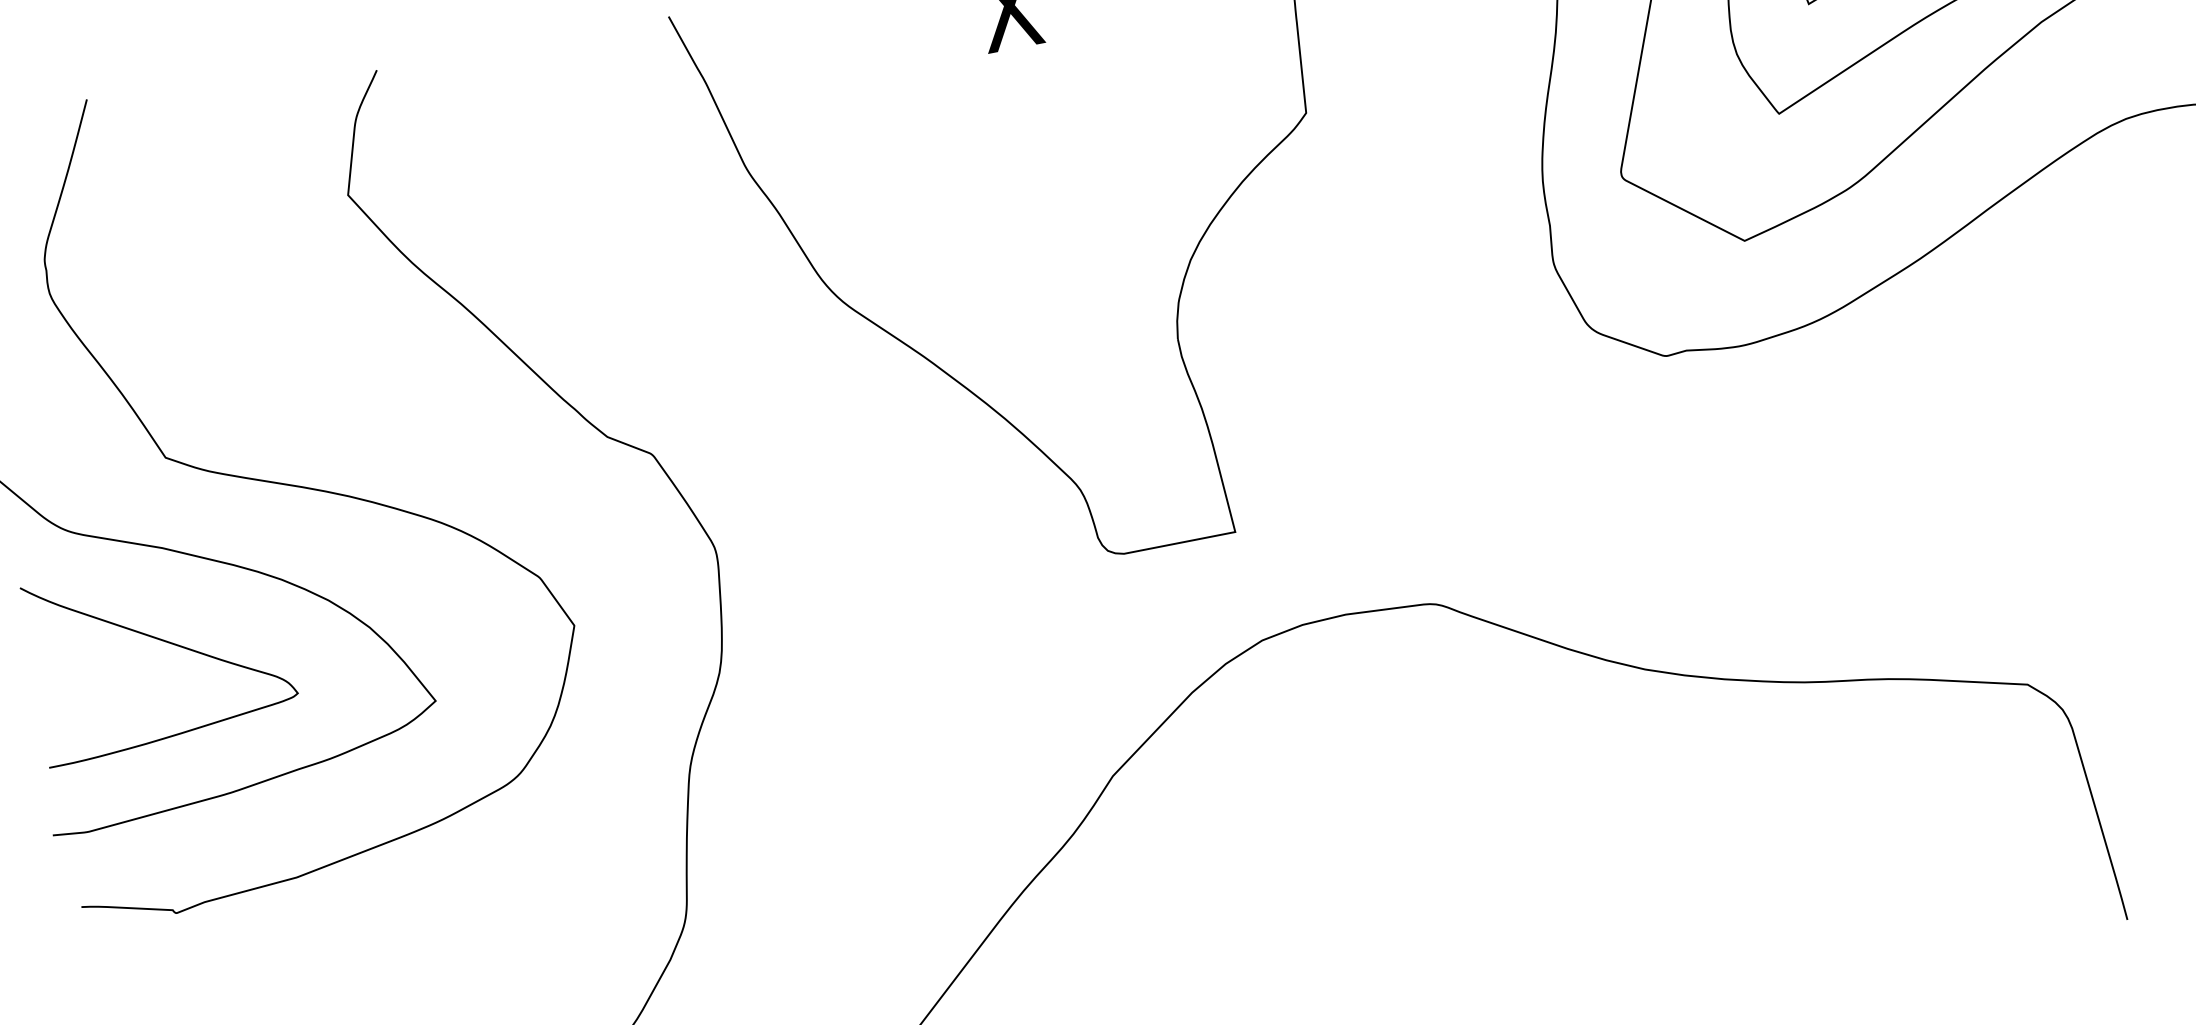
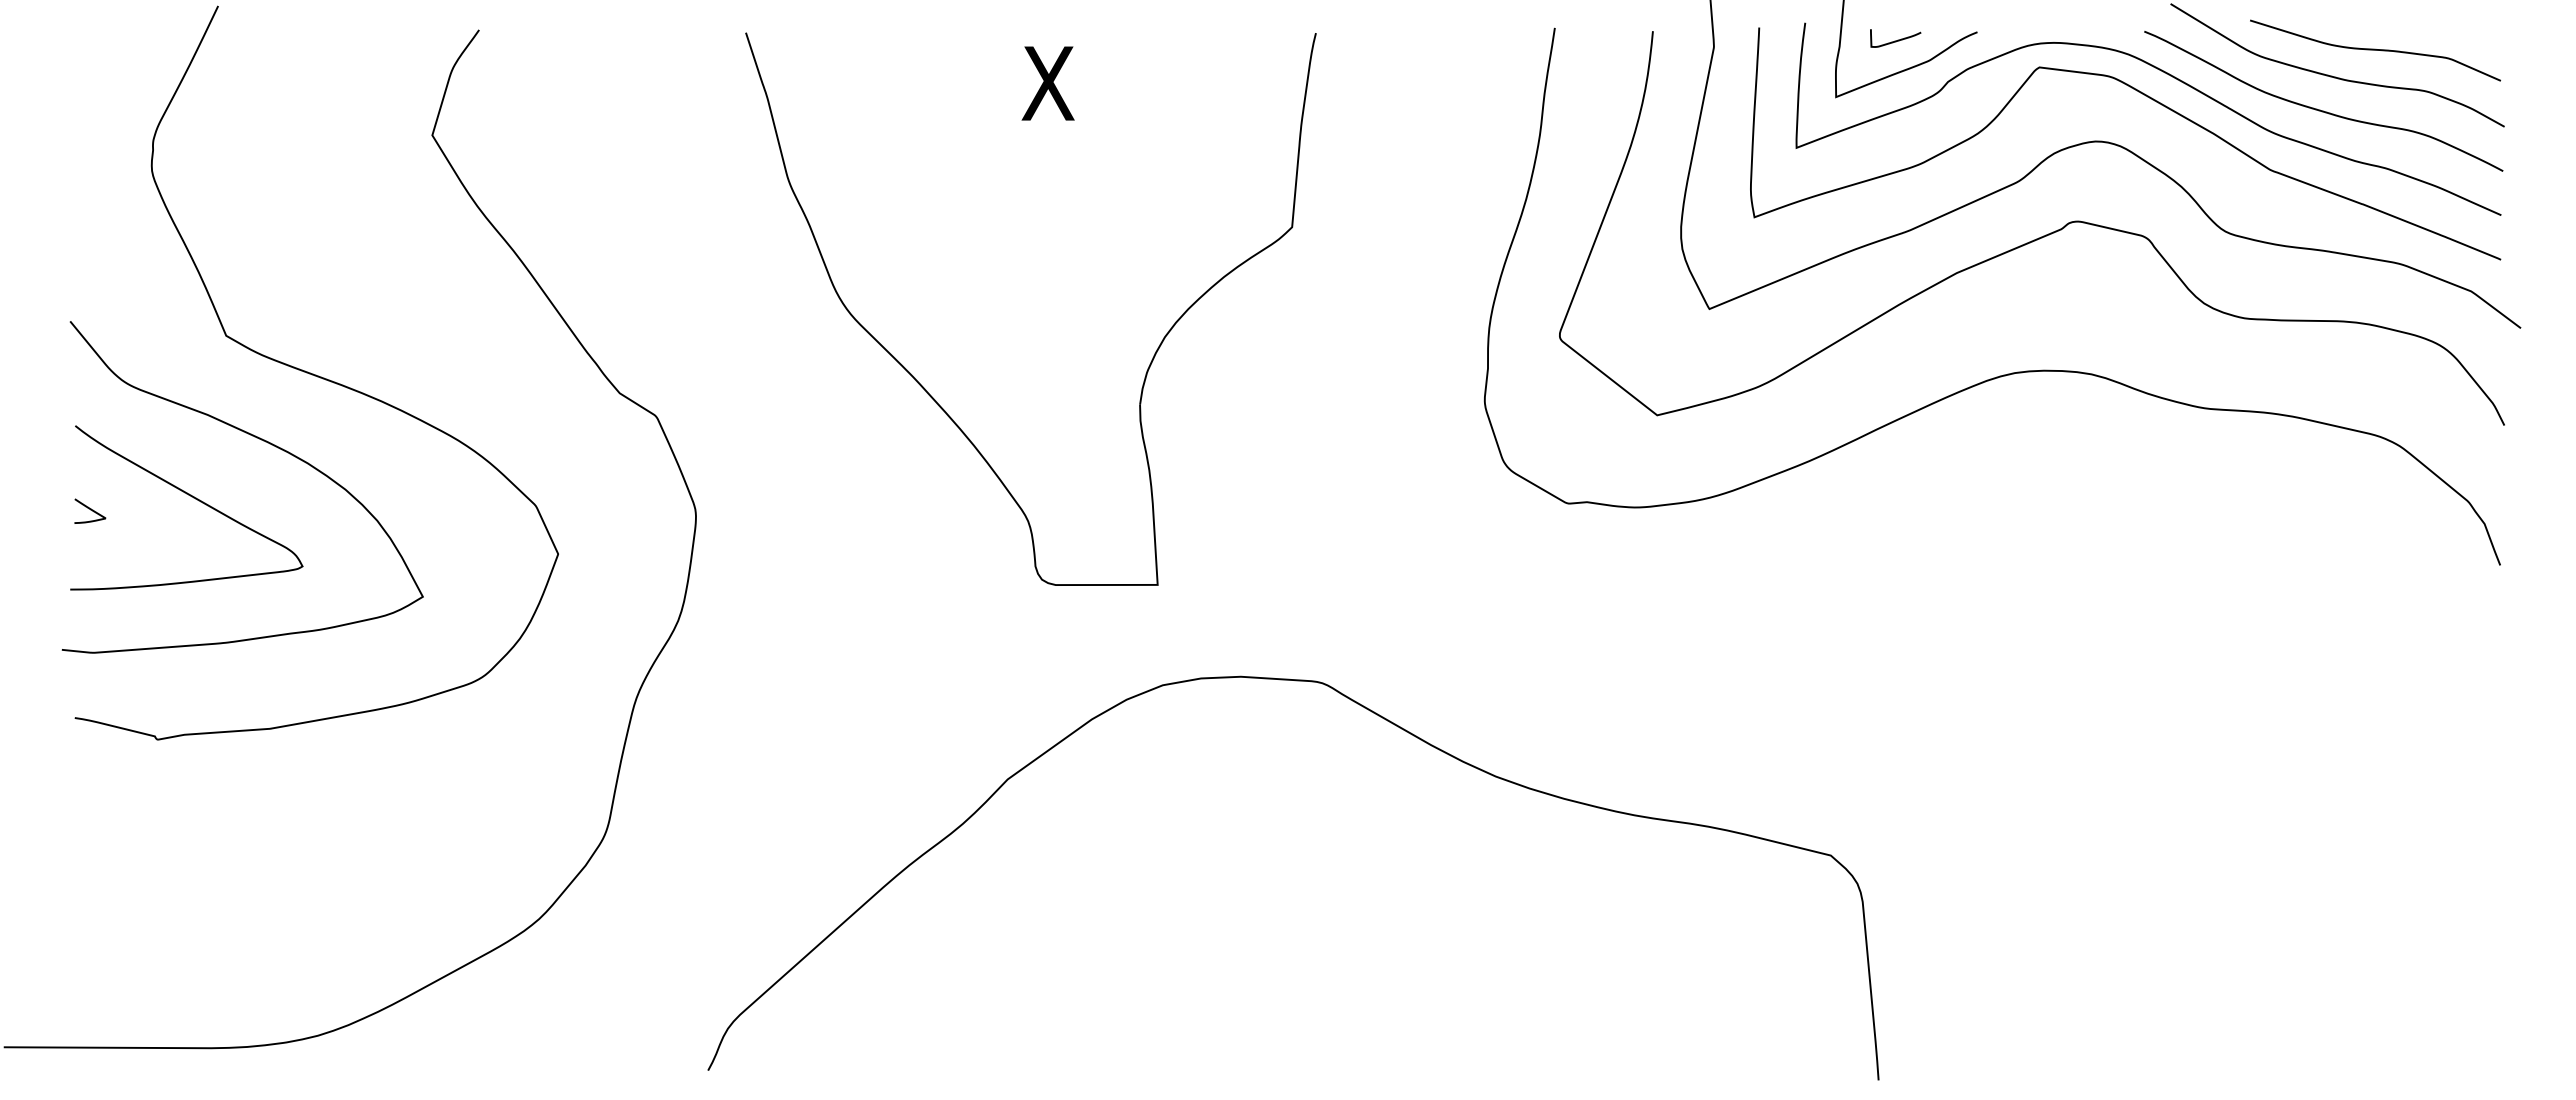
curve: (54, 677) -> (90, 510), added

